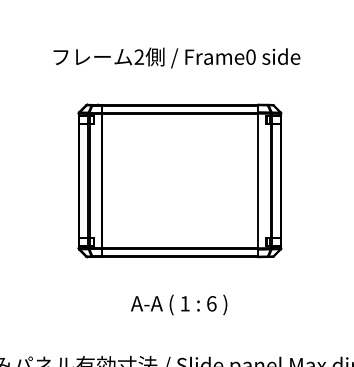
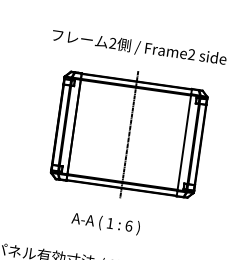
text: (250, 56) -> (191, 54), Frame0 -> Frame2
line: (180, 180) -> (129, 134), added
text: (179, 304) -> (106, 223), moved

